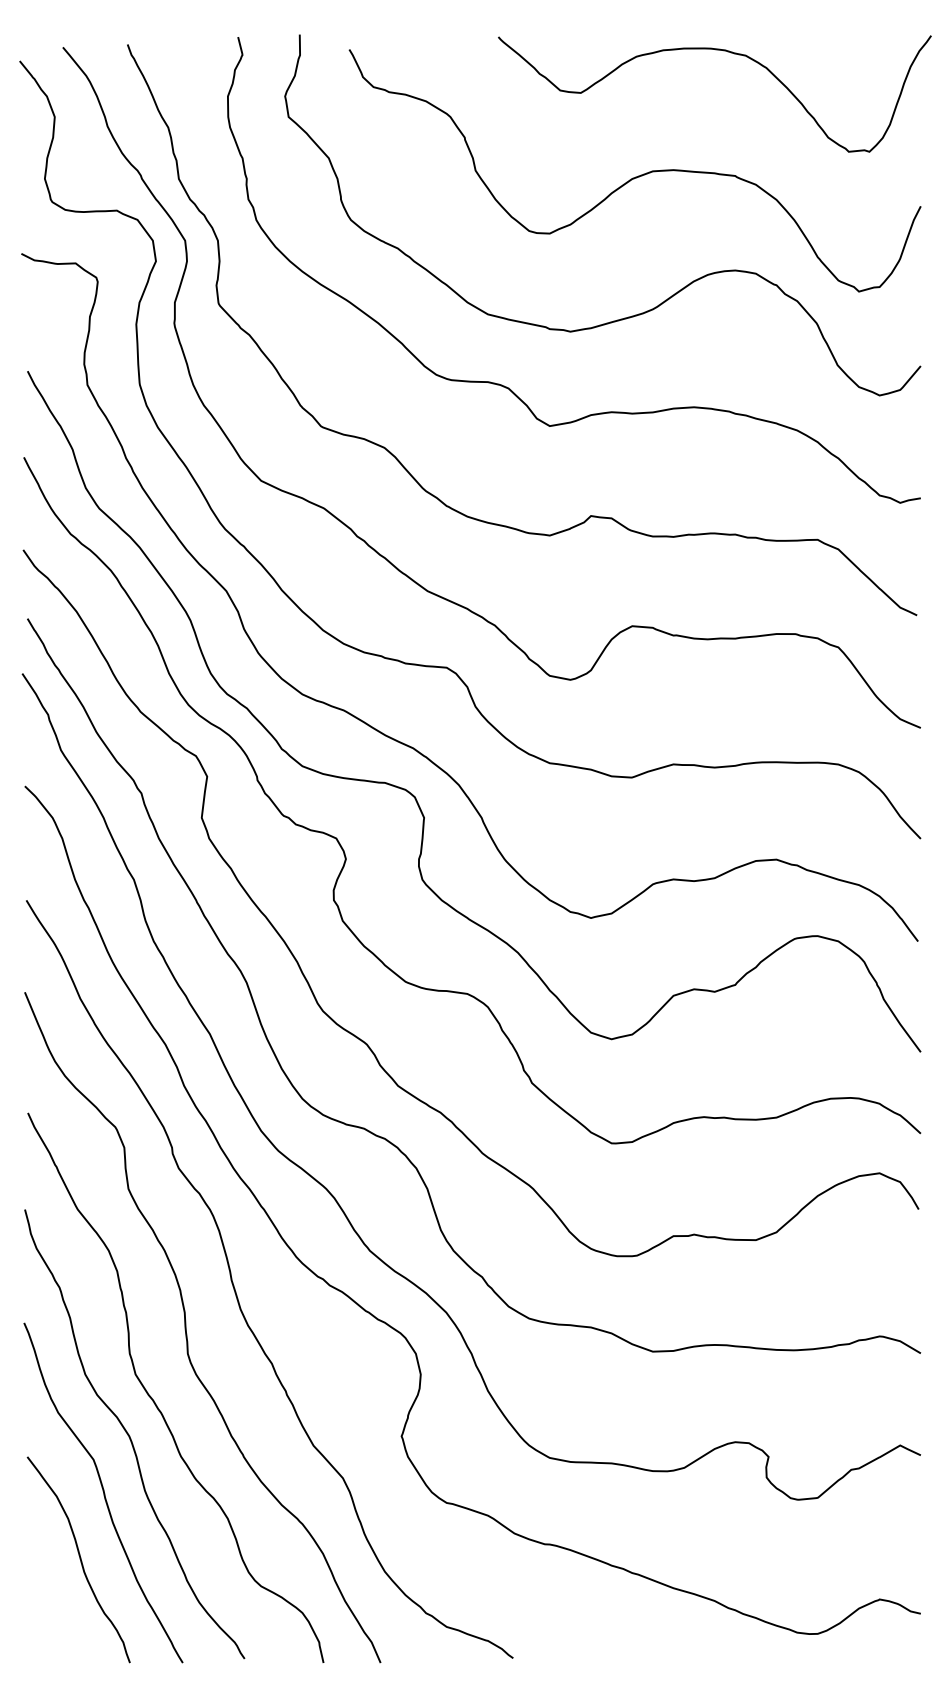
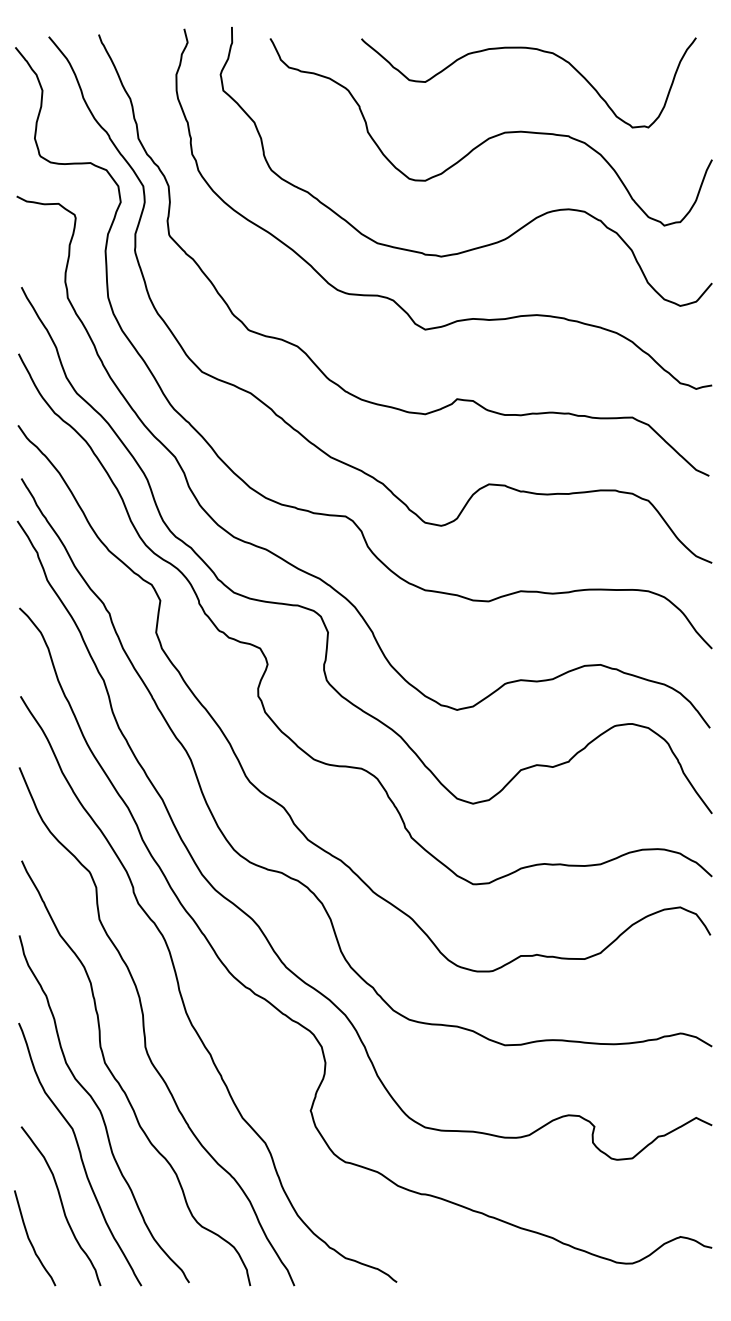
curve: (715, 50) -> (529, 49), moved
curve: (40, 1605) -> (31, 1241), added

